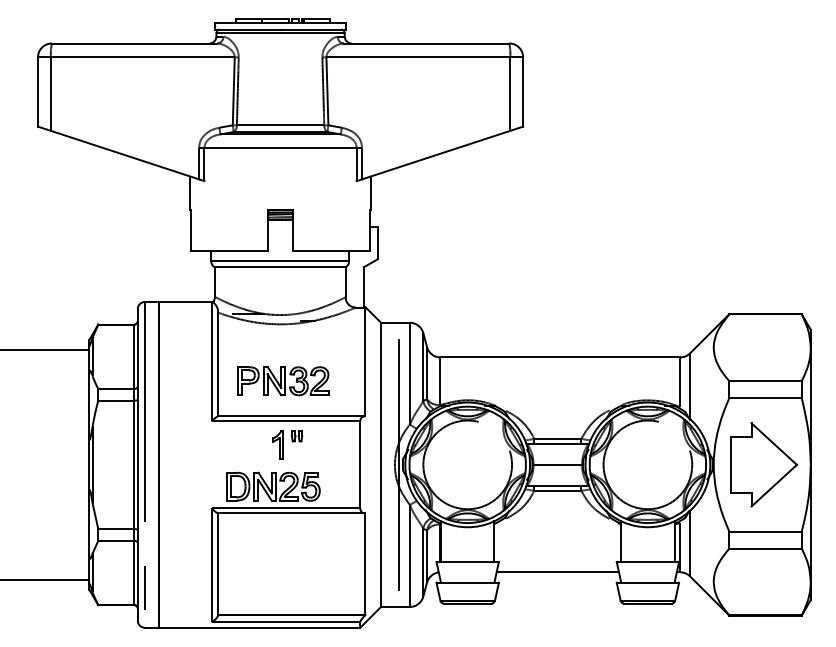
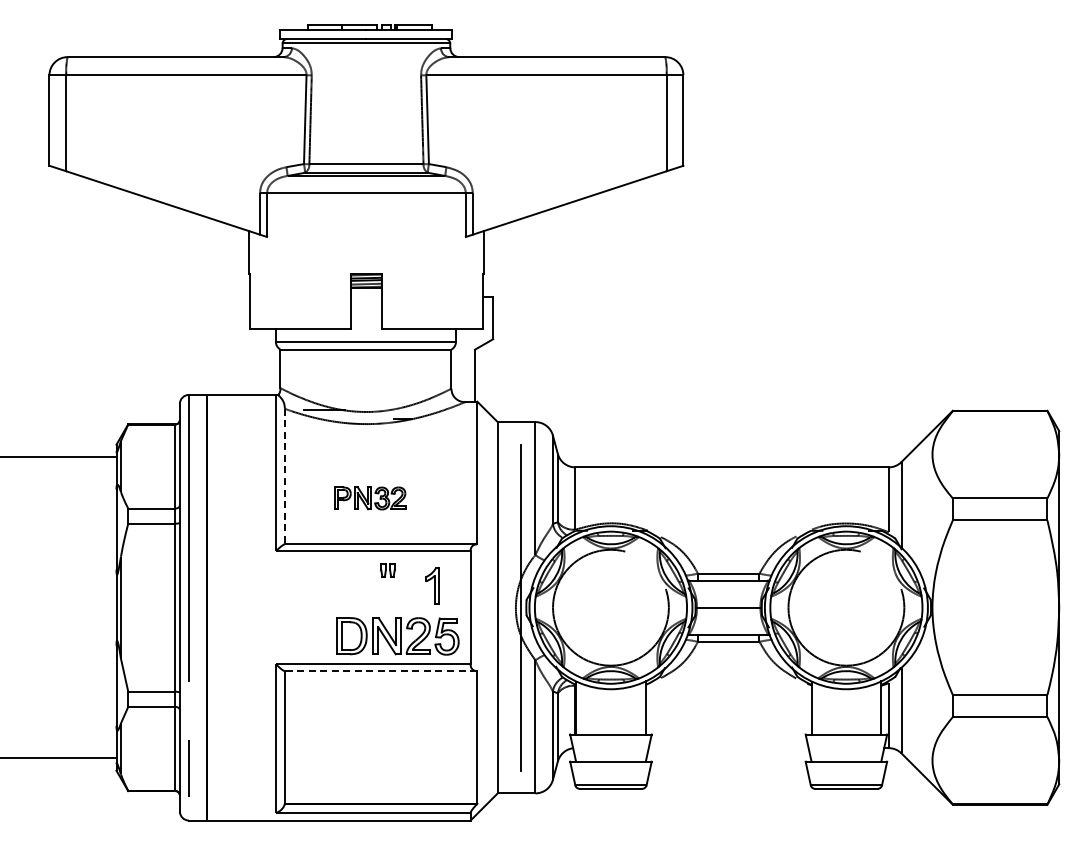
line: (217, 364) -> (284, 476), solid -> dashed
part: (282, 381) -> (369, 498), size x0.6
part: (278, 444) -> (432, 585), moved
part: (764, 464) -> (998, 607), removed
part: (272, 486) -> (397, 636), moved
line: (291, 513) -> (380, 671), solid -> dashed
line: (557, 572) -> (728, 748), removed

